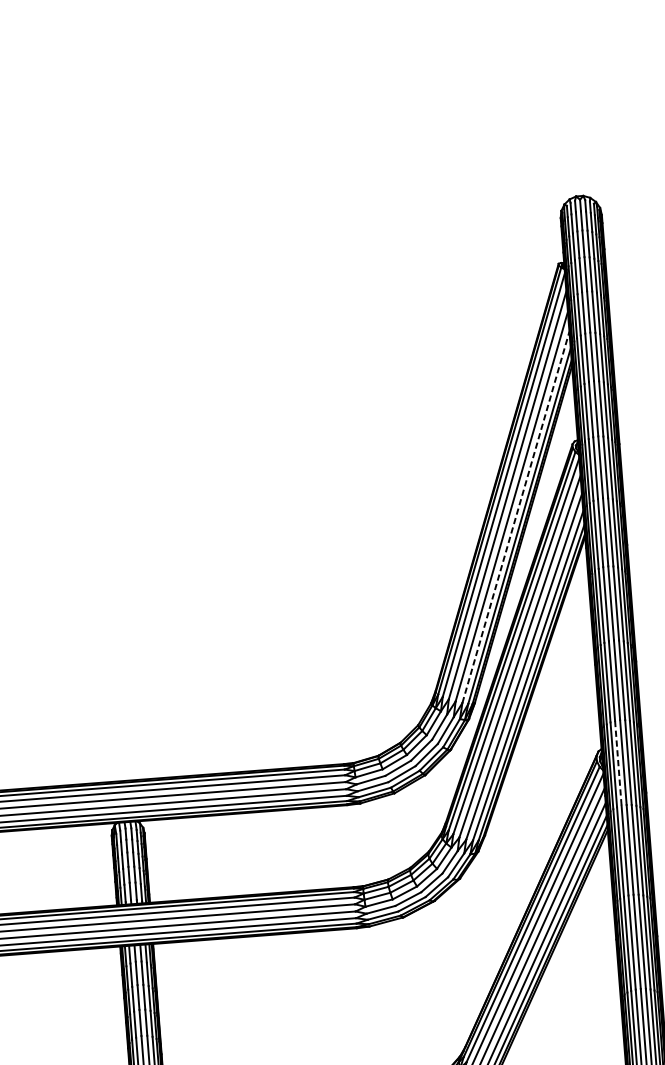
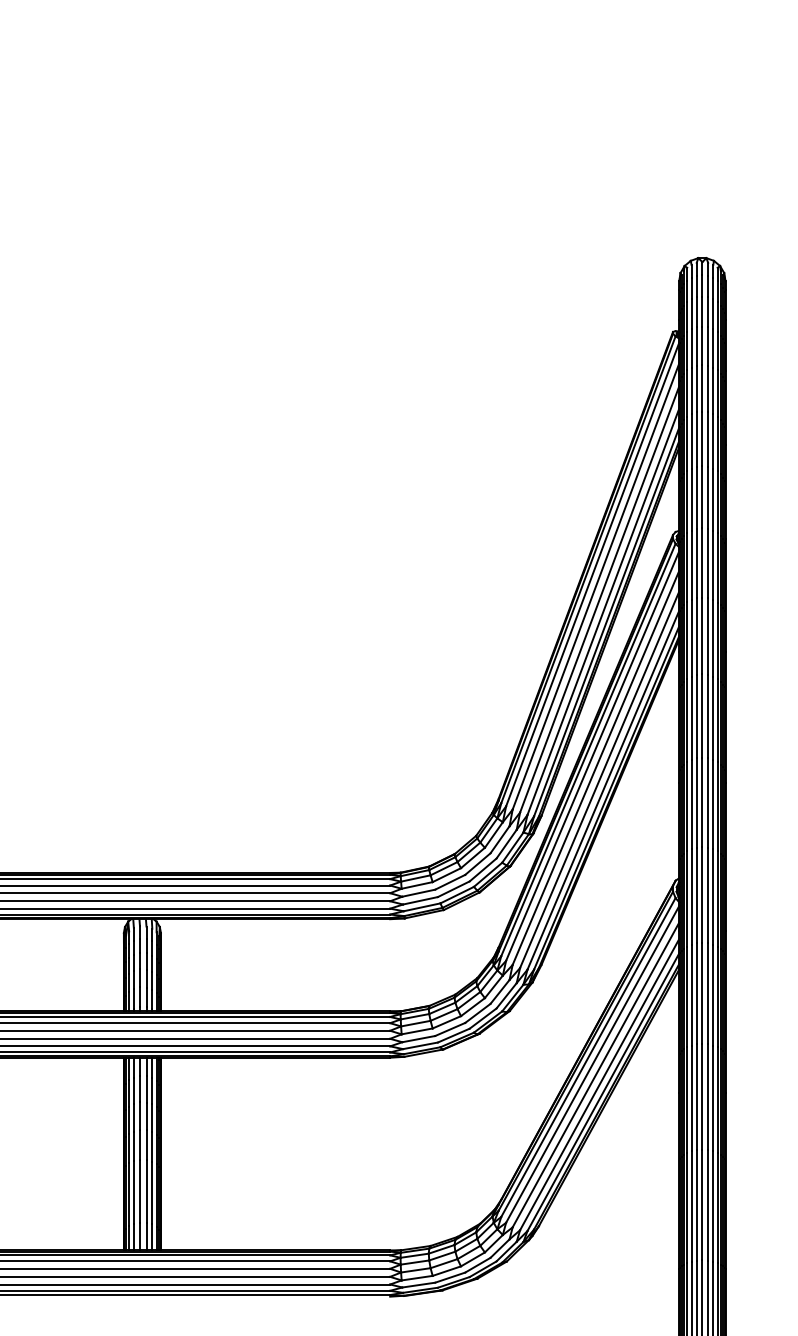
line: (516, 517) -> (603, 611), dashed -> solid
line: (618, 763) -> (696, 895), dashed -> solid

